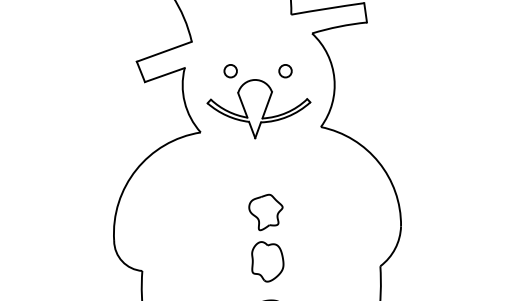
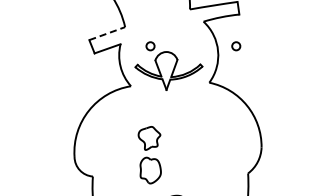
line: (164, 51) -> (107, 33), solid -> dashed
circle: (285, 71) -> (236, 46), moved
part: (265, 238) -> (149, 155), moved

